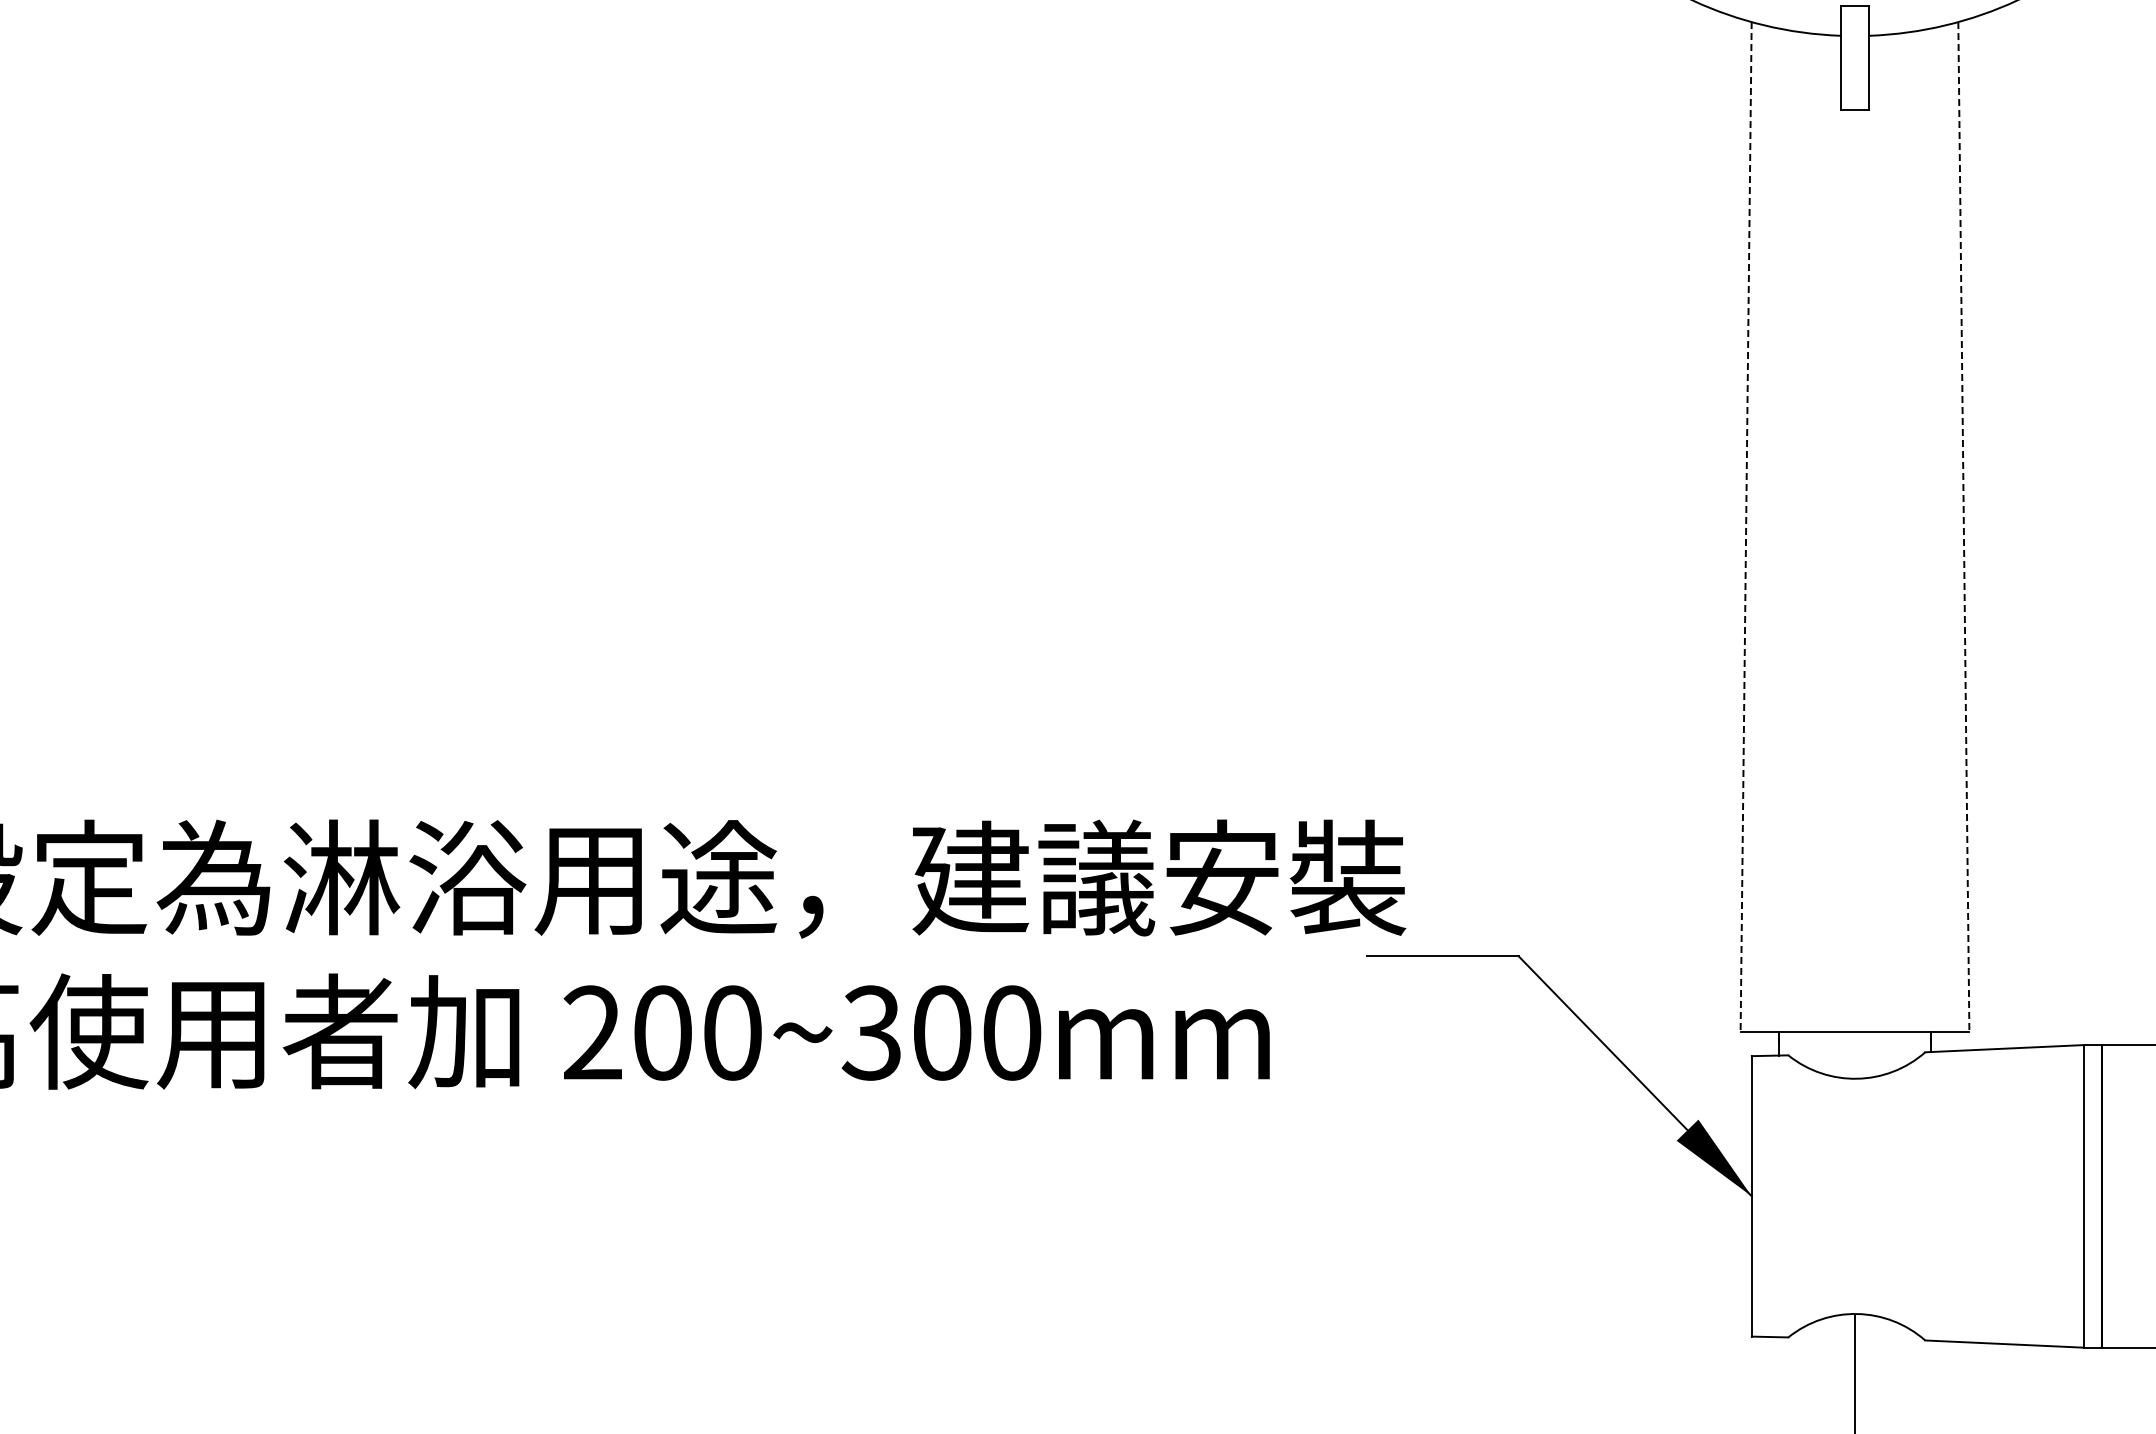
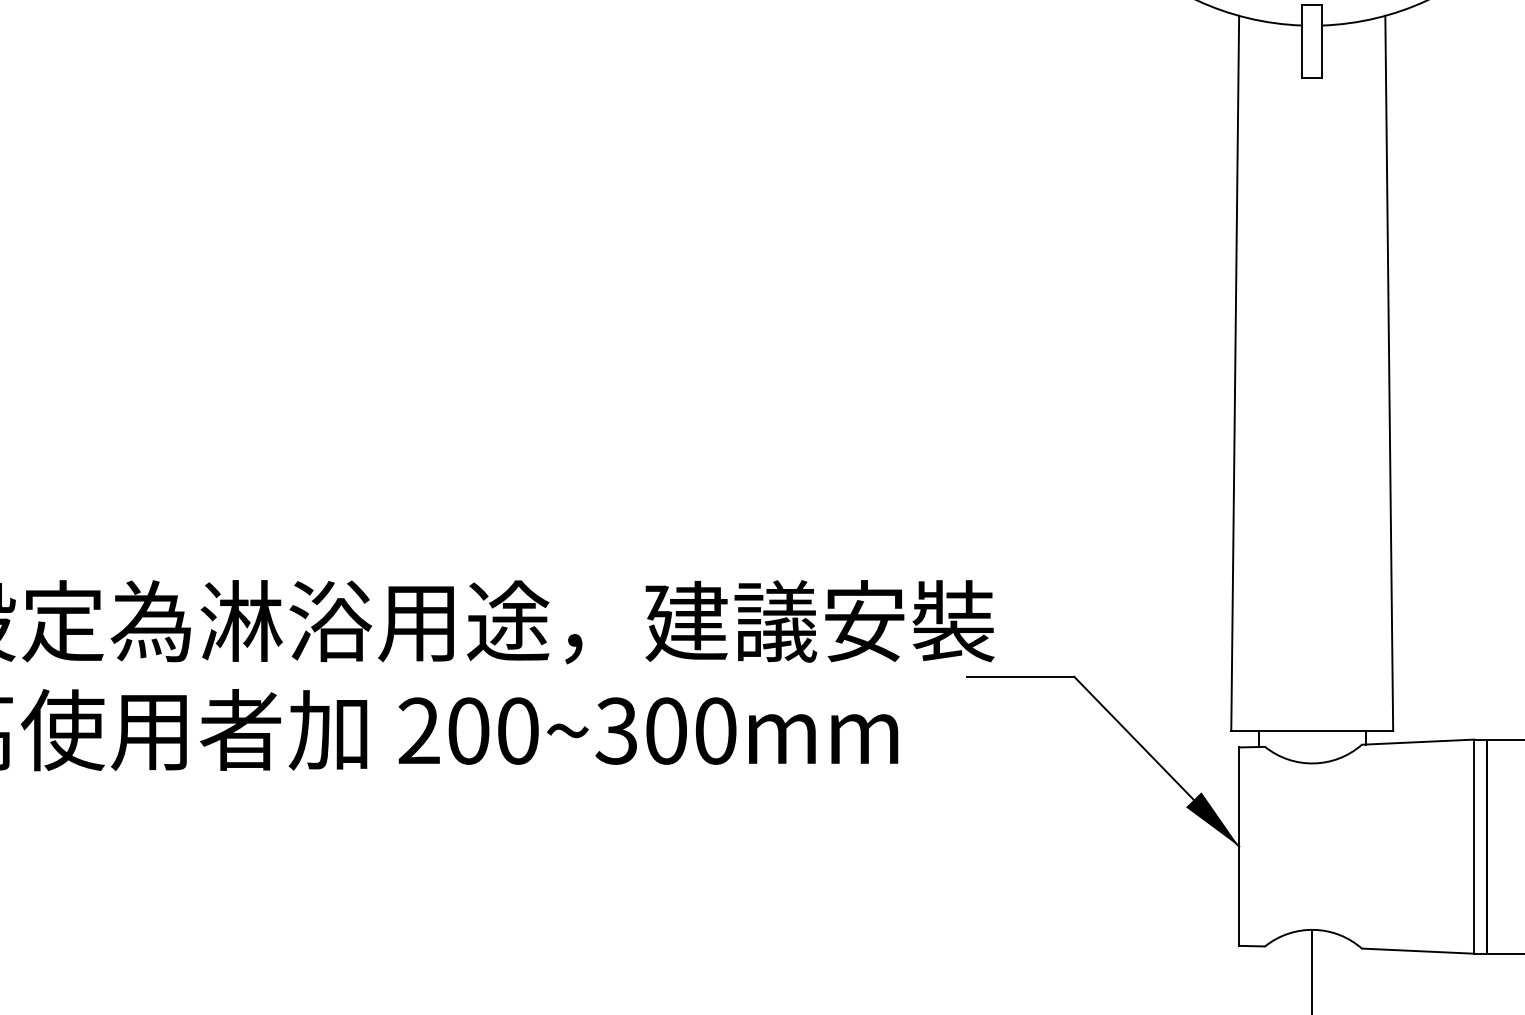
line: (1746, 527) -> (1235, 373), dashed -> solid
line: (1963, 527) -> (1388, 373), dashed -> solid

